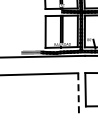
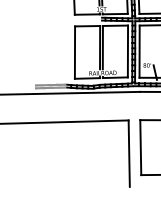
line: (78, 93) -> (129, 153), dashed -> solid

